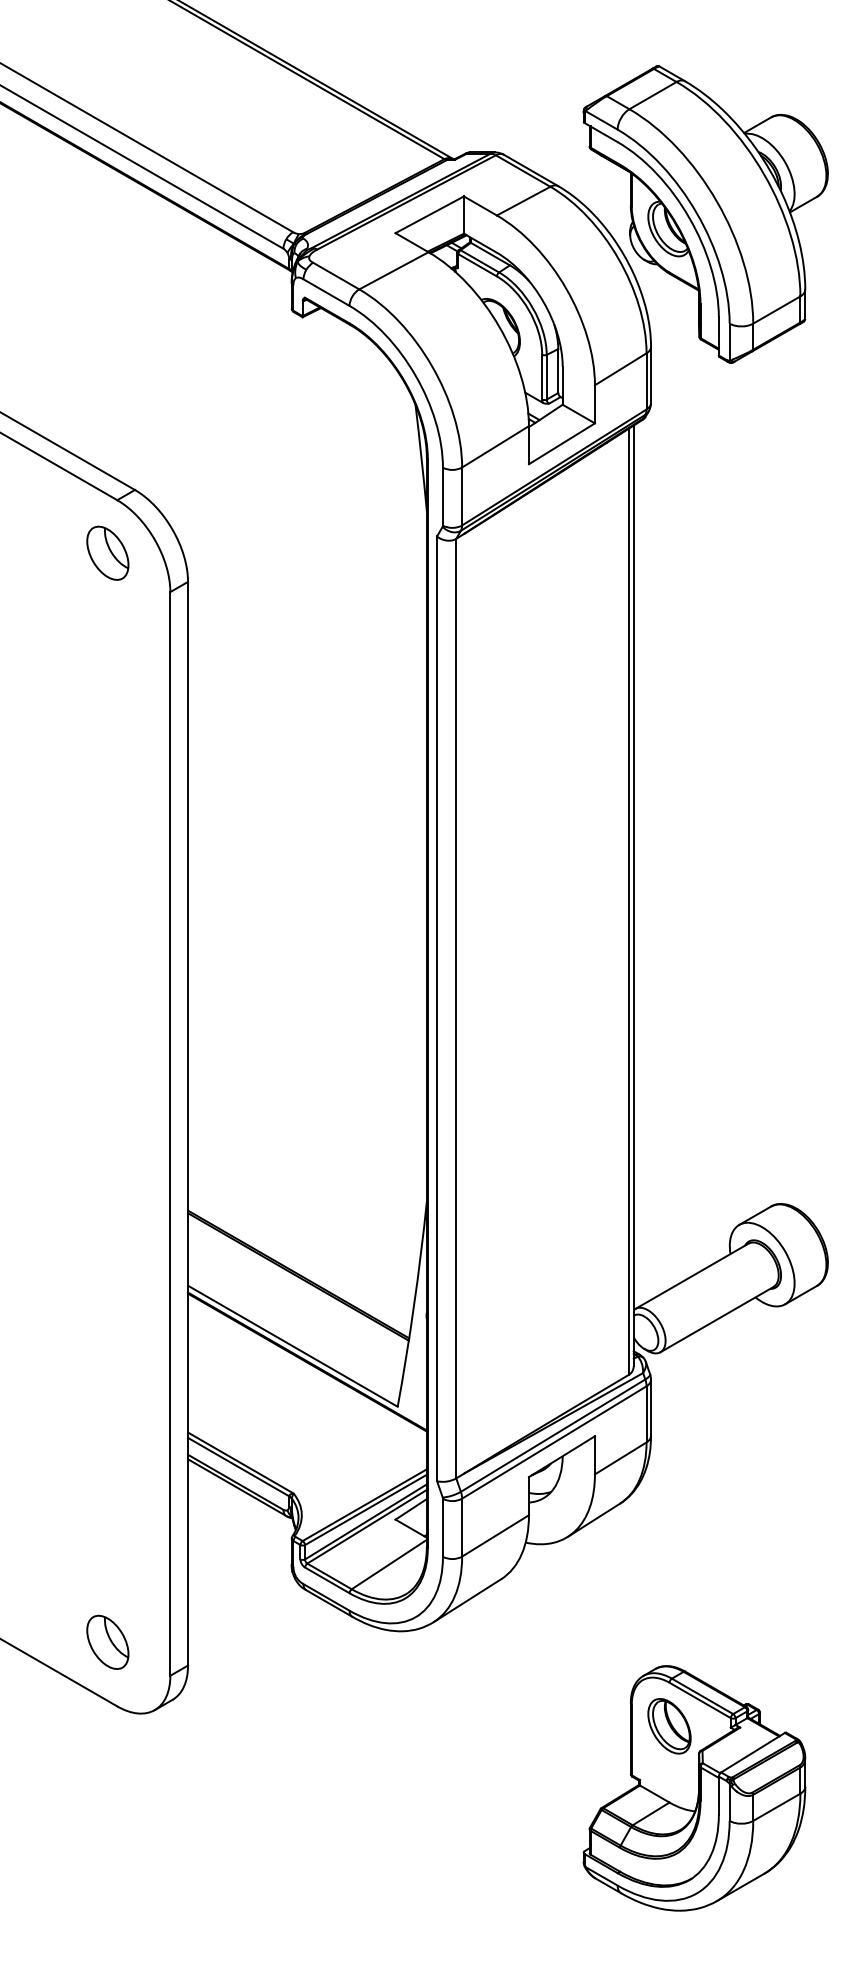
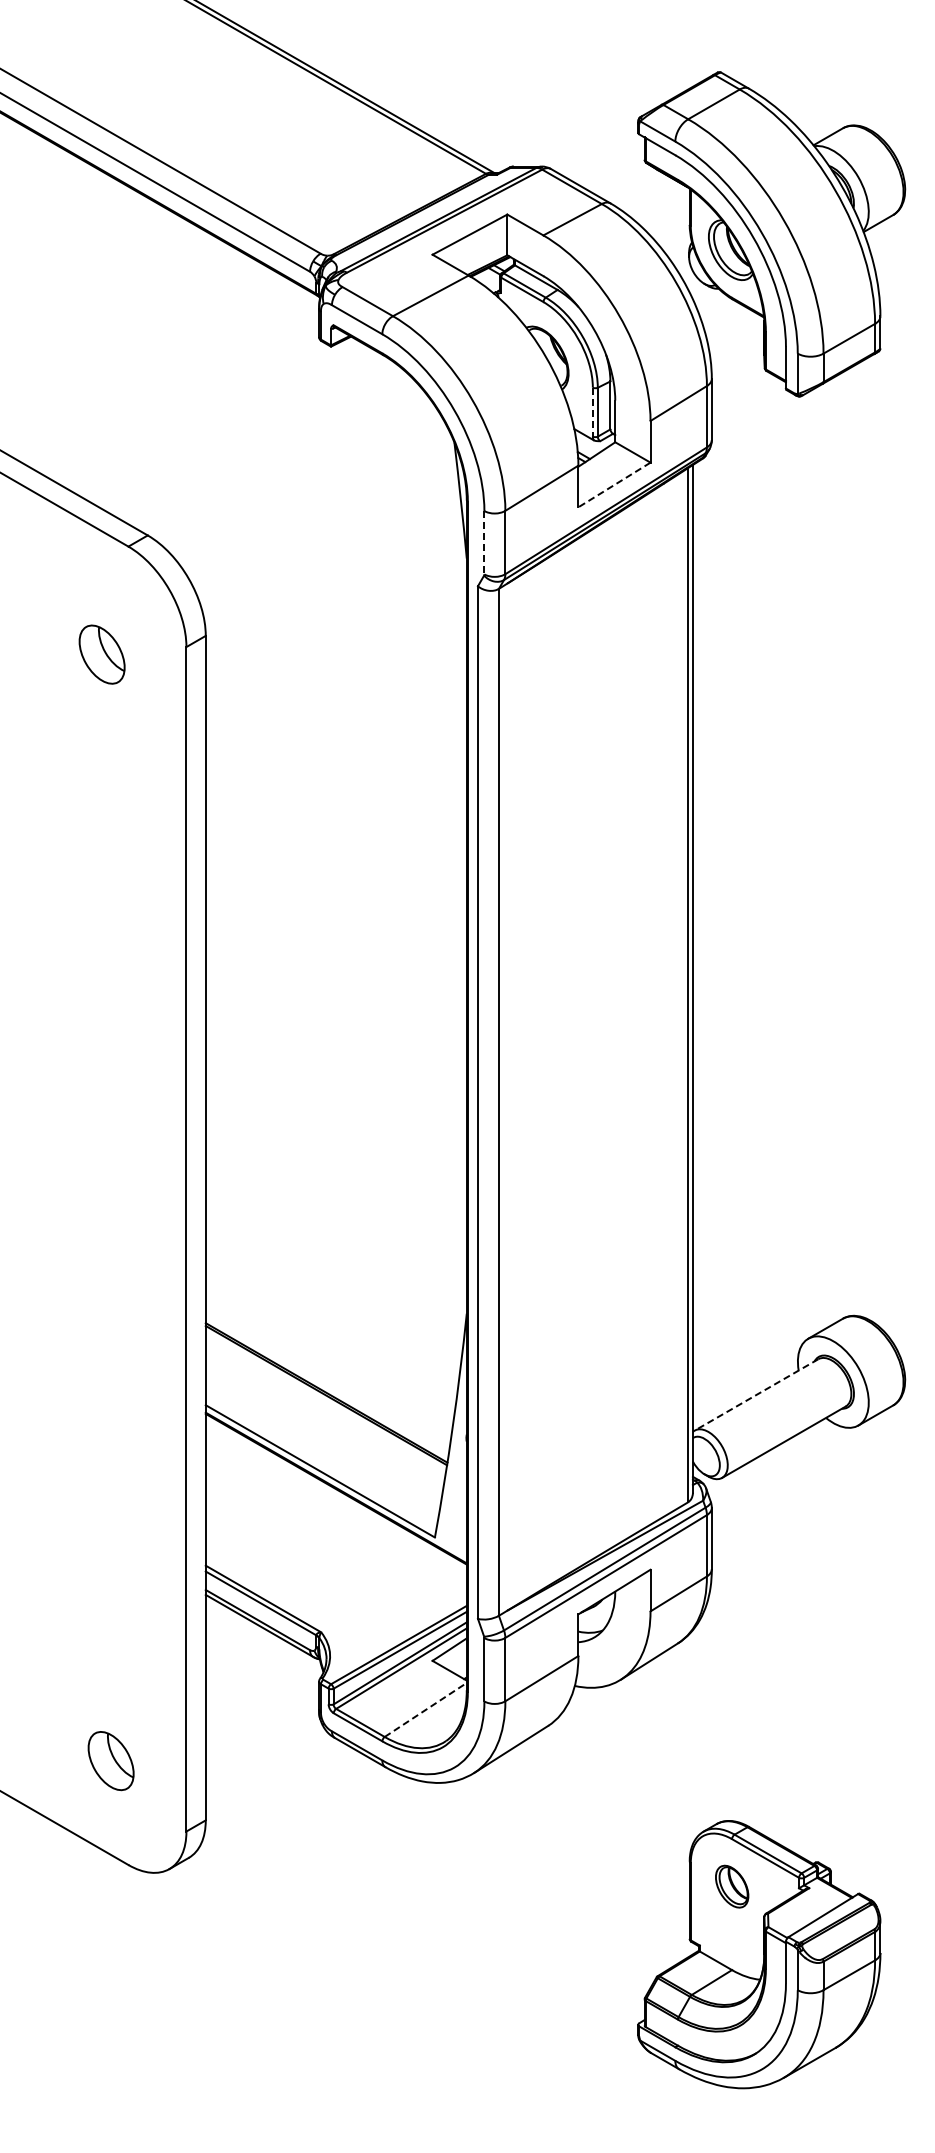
line: (541, 377) -> (592, 412), solid -> dashed
line: (561, 444) -> (614, 485), solid -> dashed
line: (443, 496) -> (484, 542), solid -> dashed
part: (107, 553) -> (101, 654), moved
line: (691, 1276) -> (756, 1395), solid -> dashed
line: (389, 1564) -> (426, 1709), solid -> dashed
part: (107, 1642) -> (110, 1761), moved
part: (669, 1726) -> (732, 1886), size x0.7

